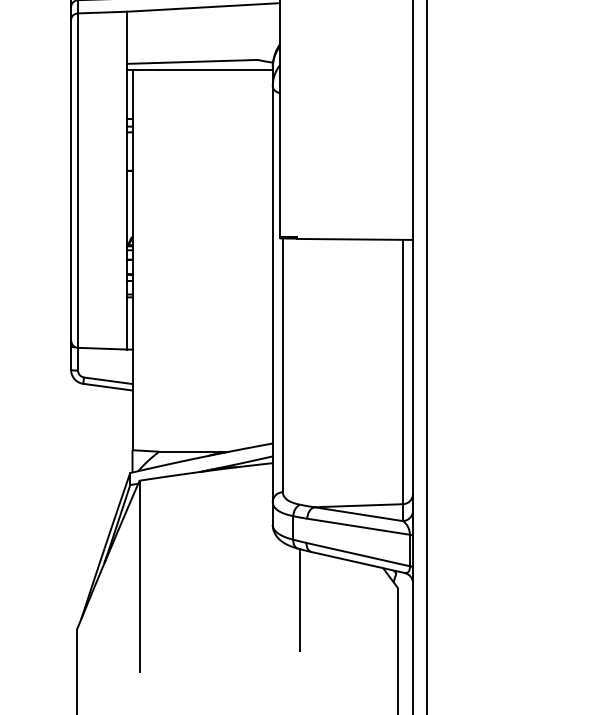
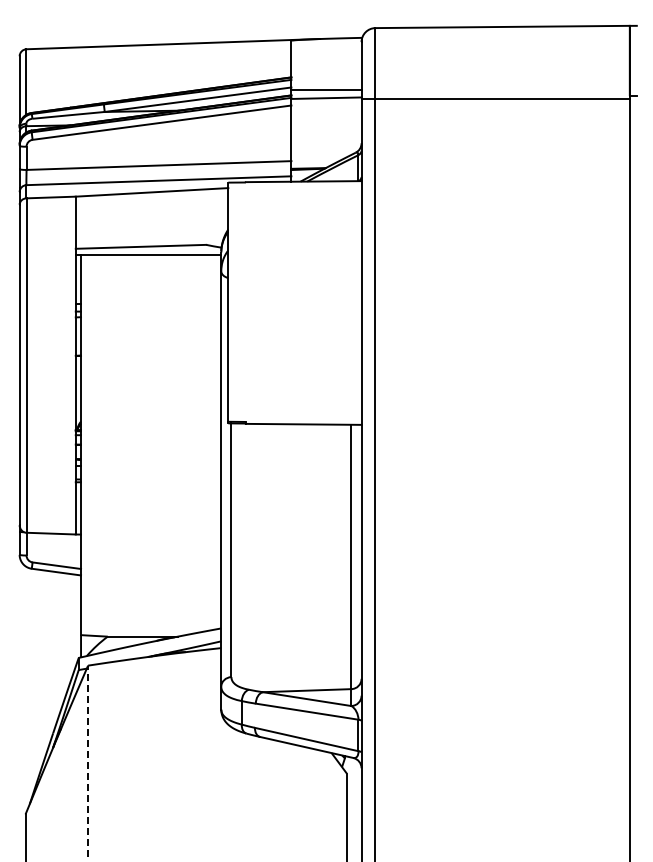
line: (139, 575) -> (88, 760), solid -> dashed
line: (299, 600) -> (248, 785), removed

